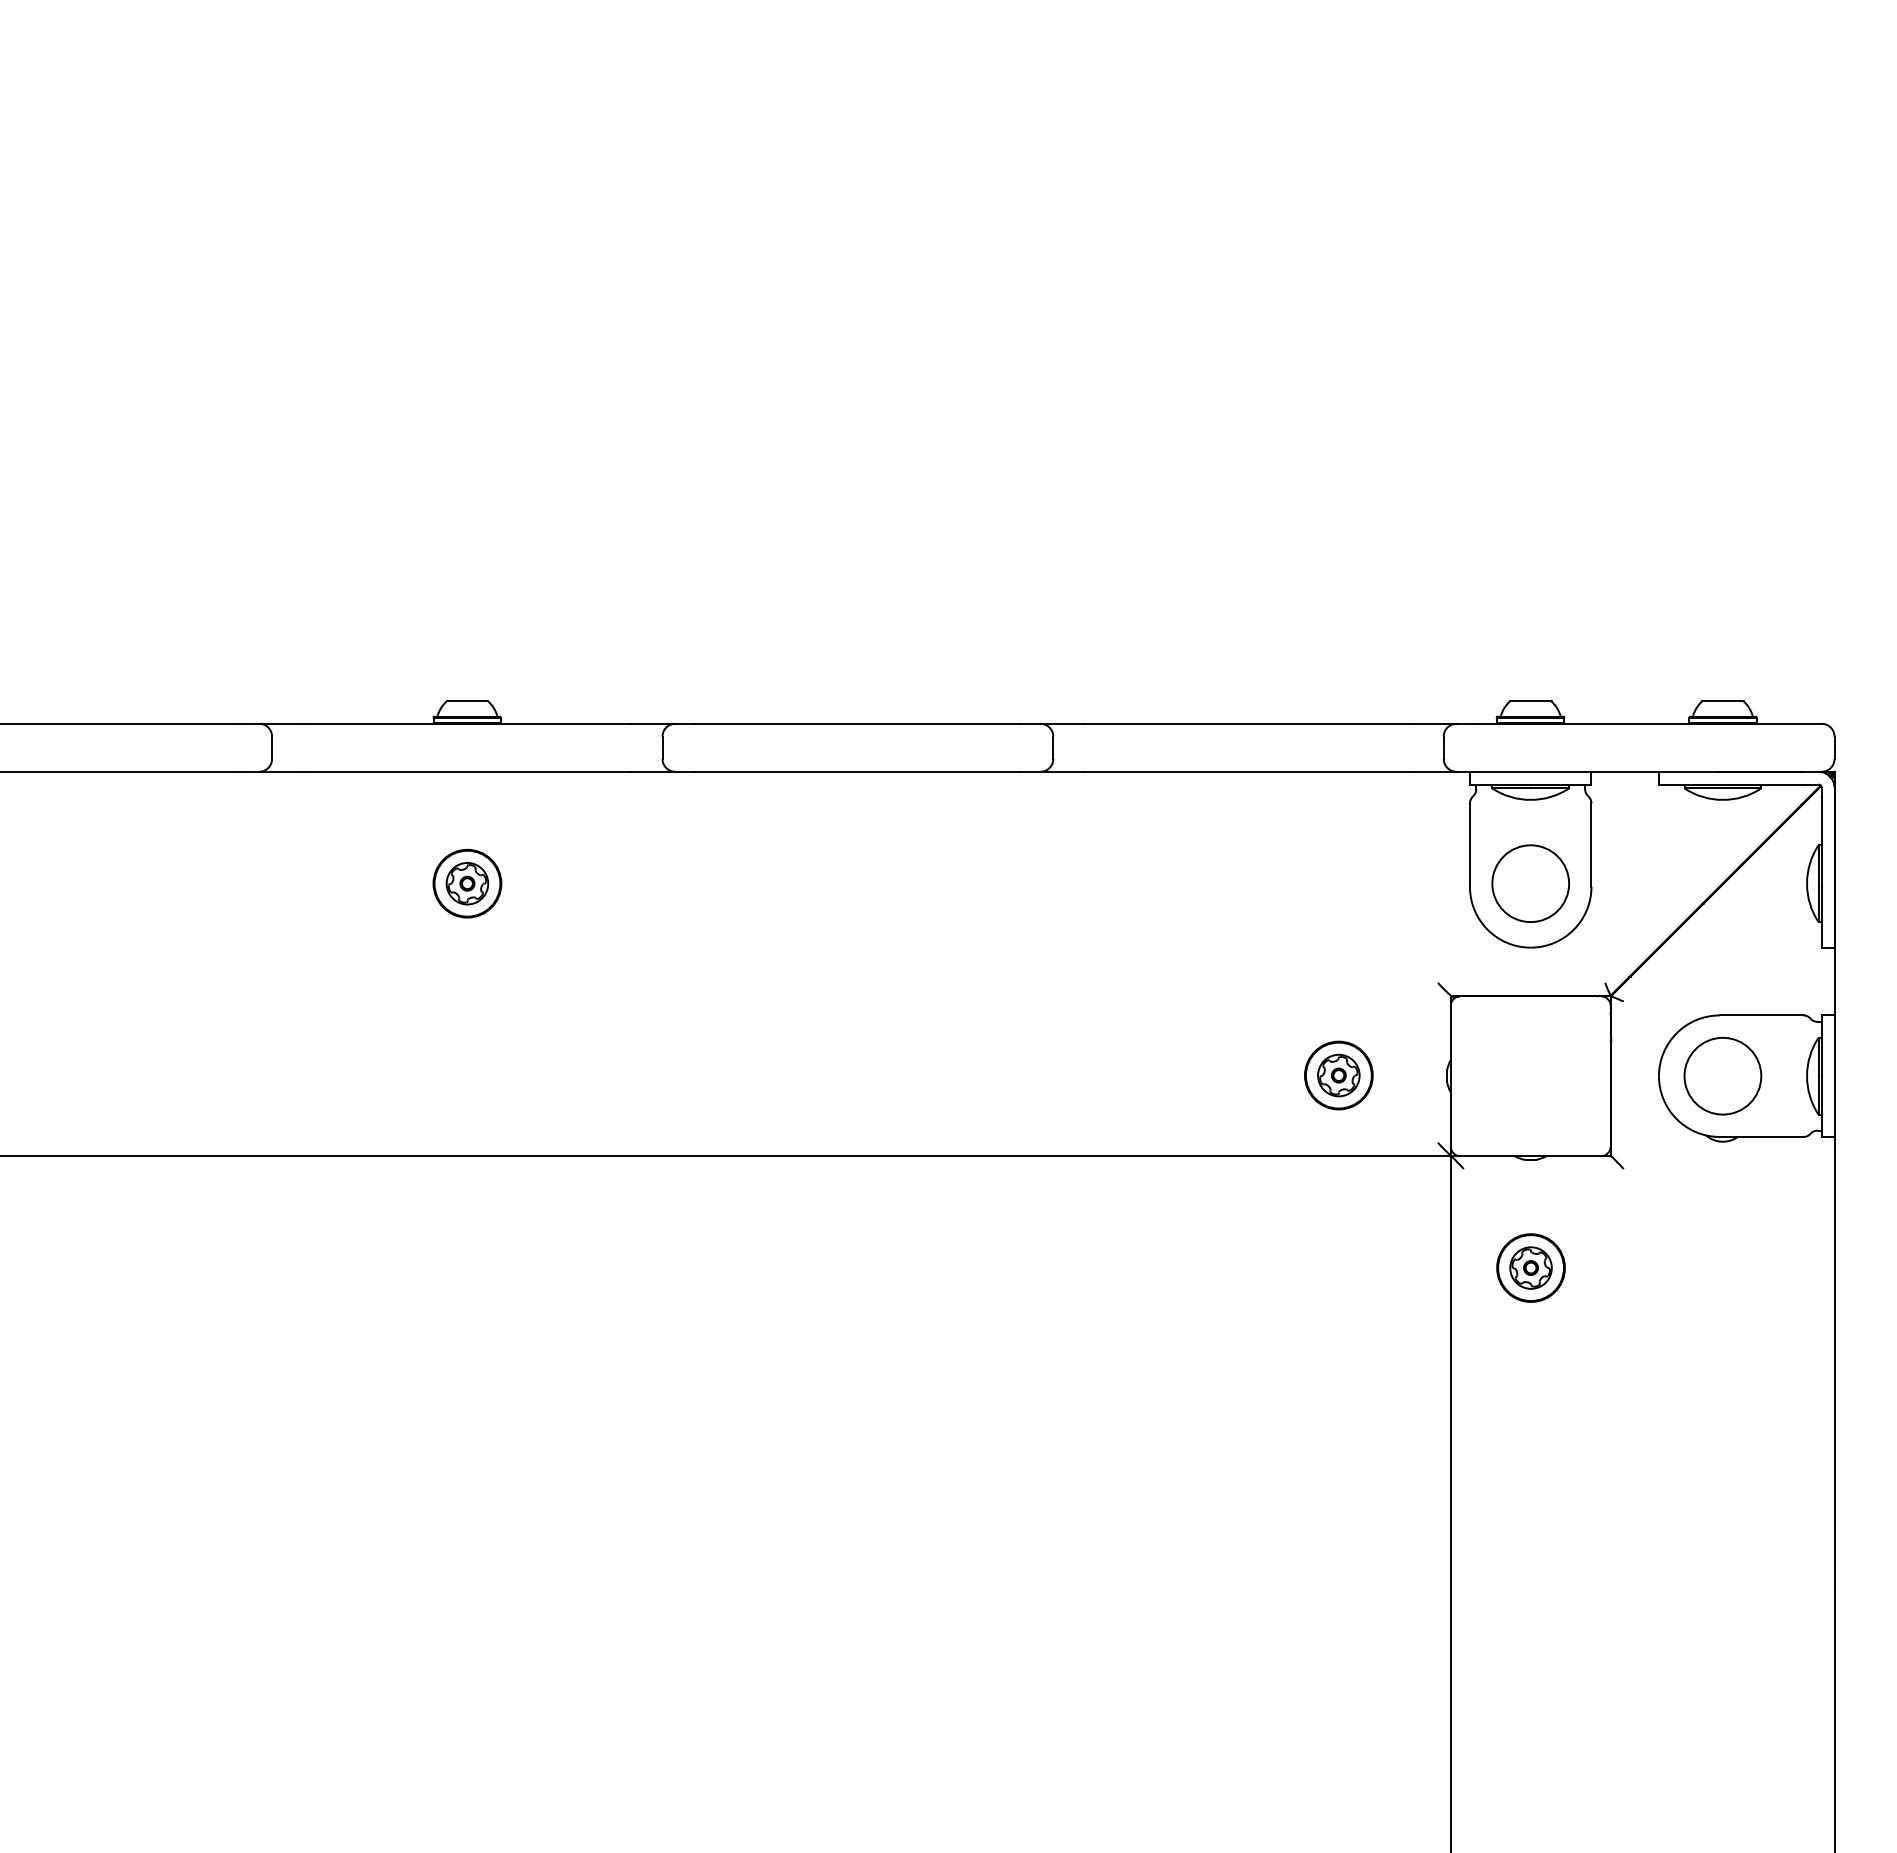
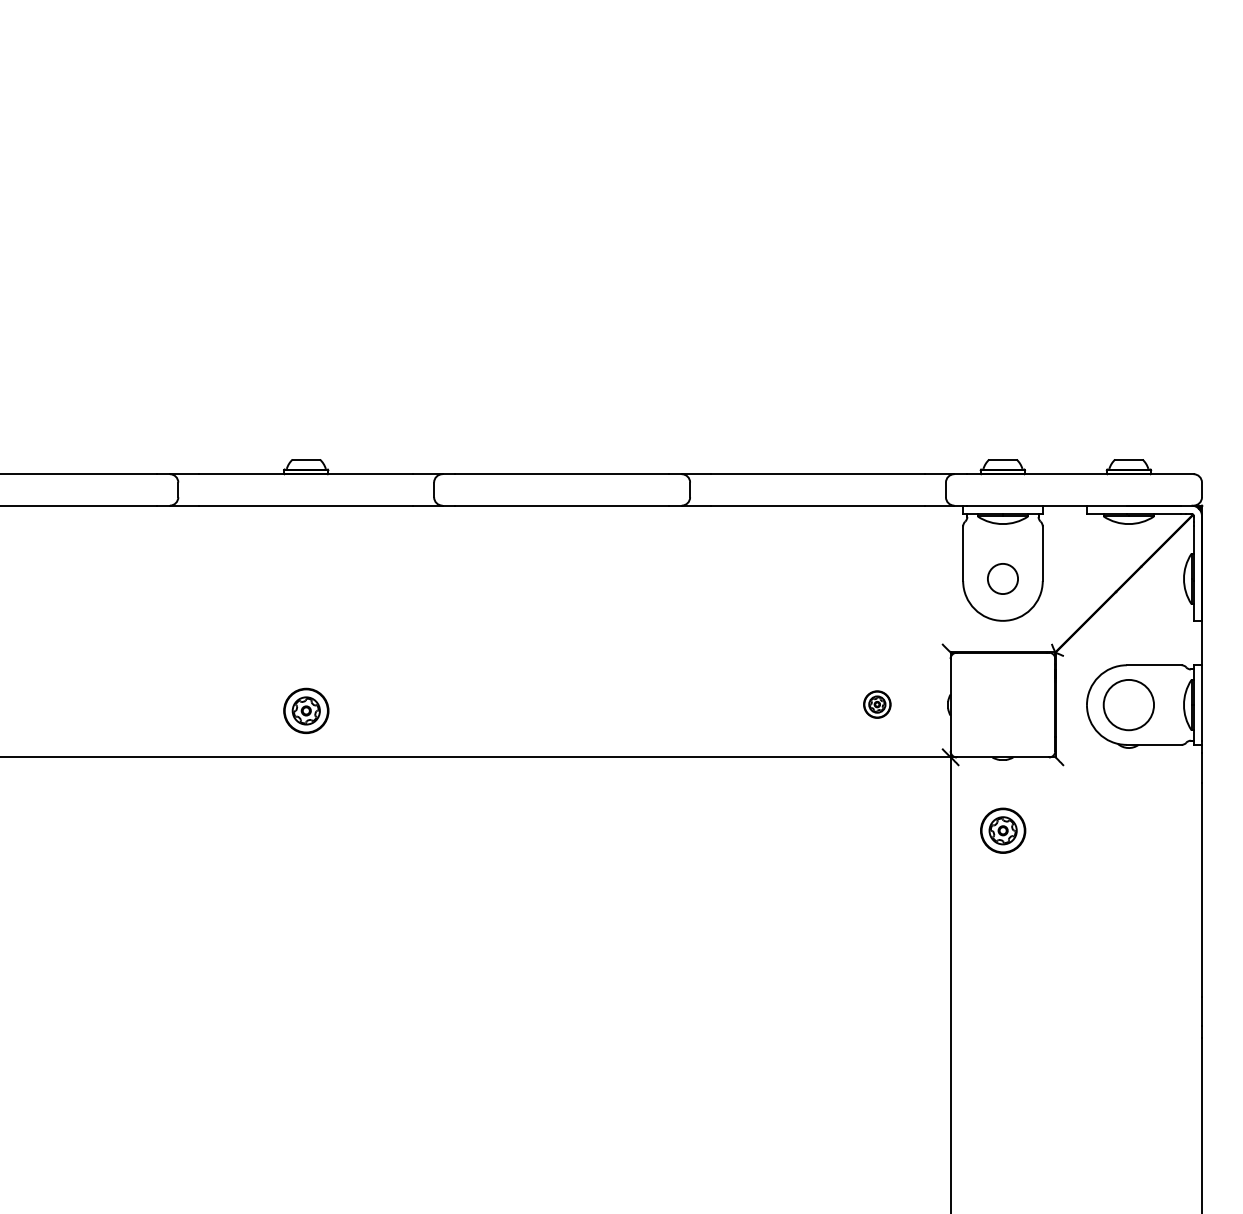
part: (467, 883) -> (306, 710), moved
circle: (1530, 883) -> (1002, 578), size x0.6
part: (1339, 1075) -> (877, 704), size x0.6

